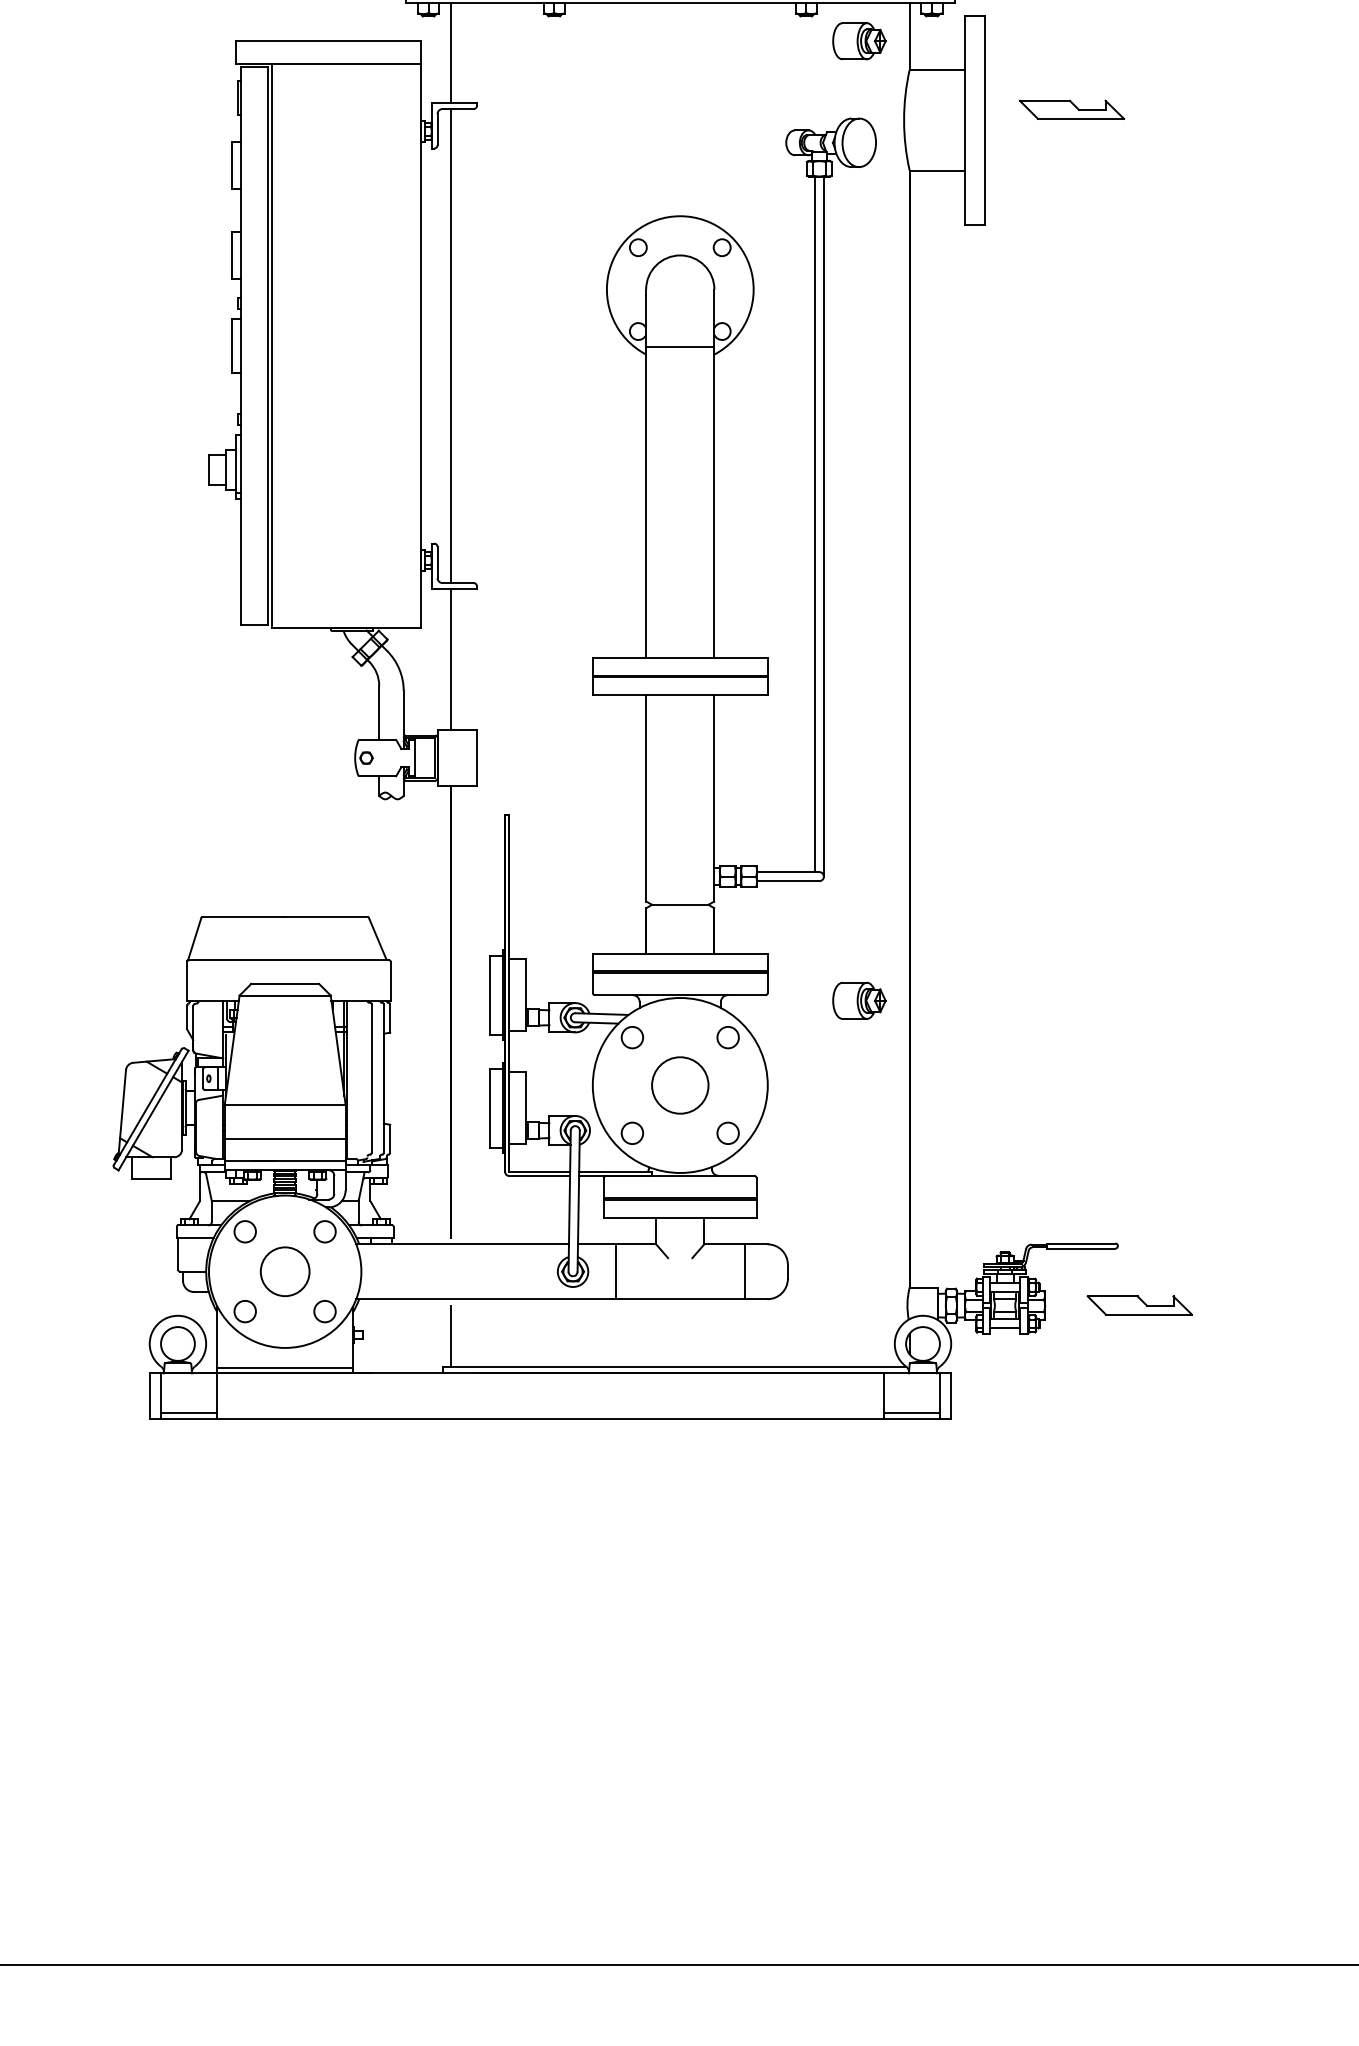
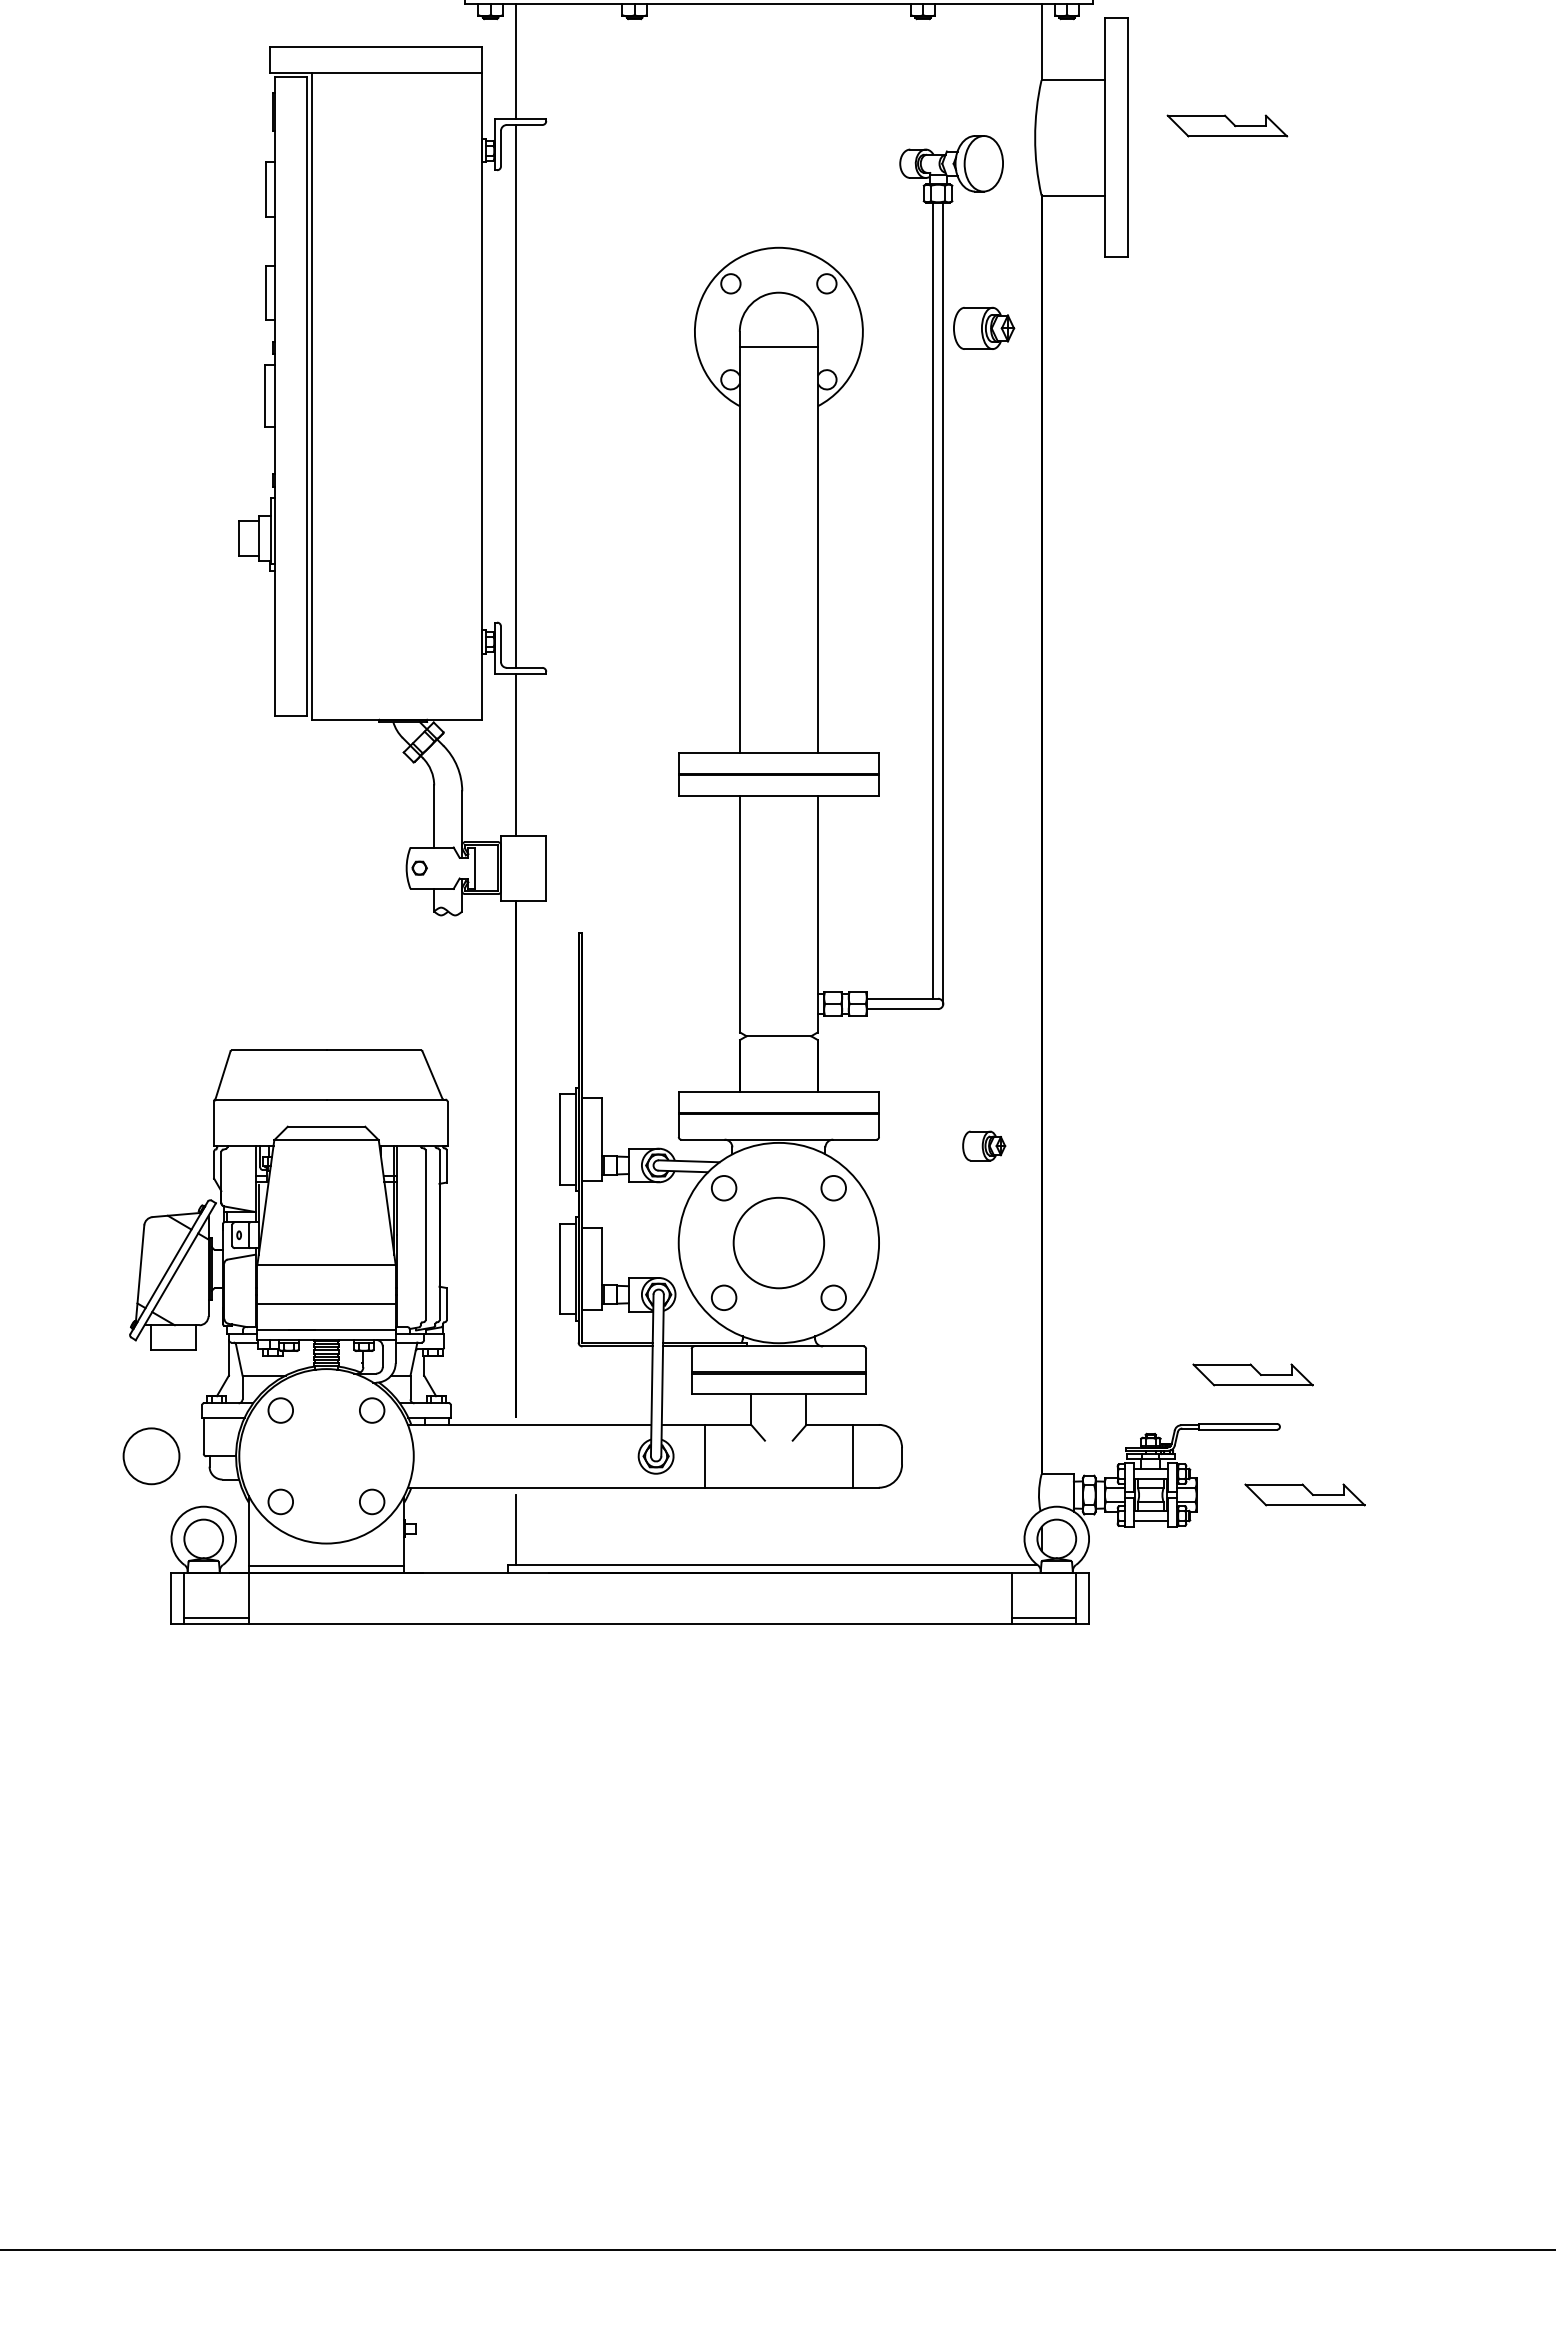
part: (859, 40) -> (984, 327), moved
line: (679, 346) -> (778, 347), moved
part: (859, 1000) -> (984, 1145), size x0.7
circle: (679, 1085) -> (778, 1242), size x1.4
part: (1093, 1200) -> (1252, 1374), added
circle: (285, 1271) -> (151, 1456), moved

